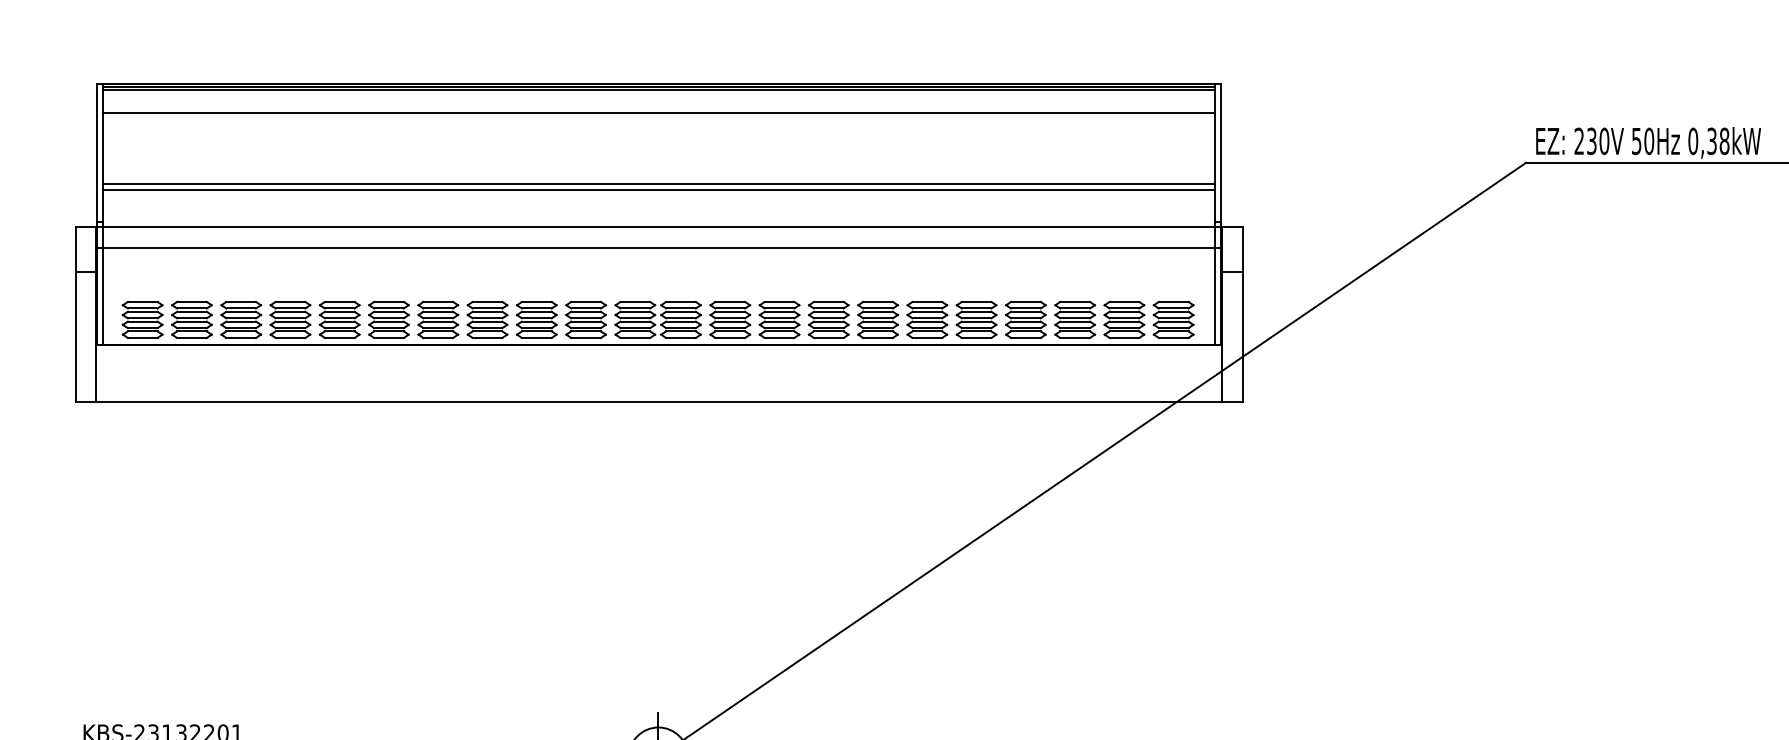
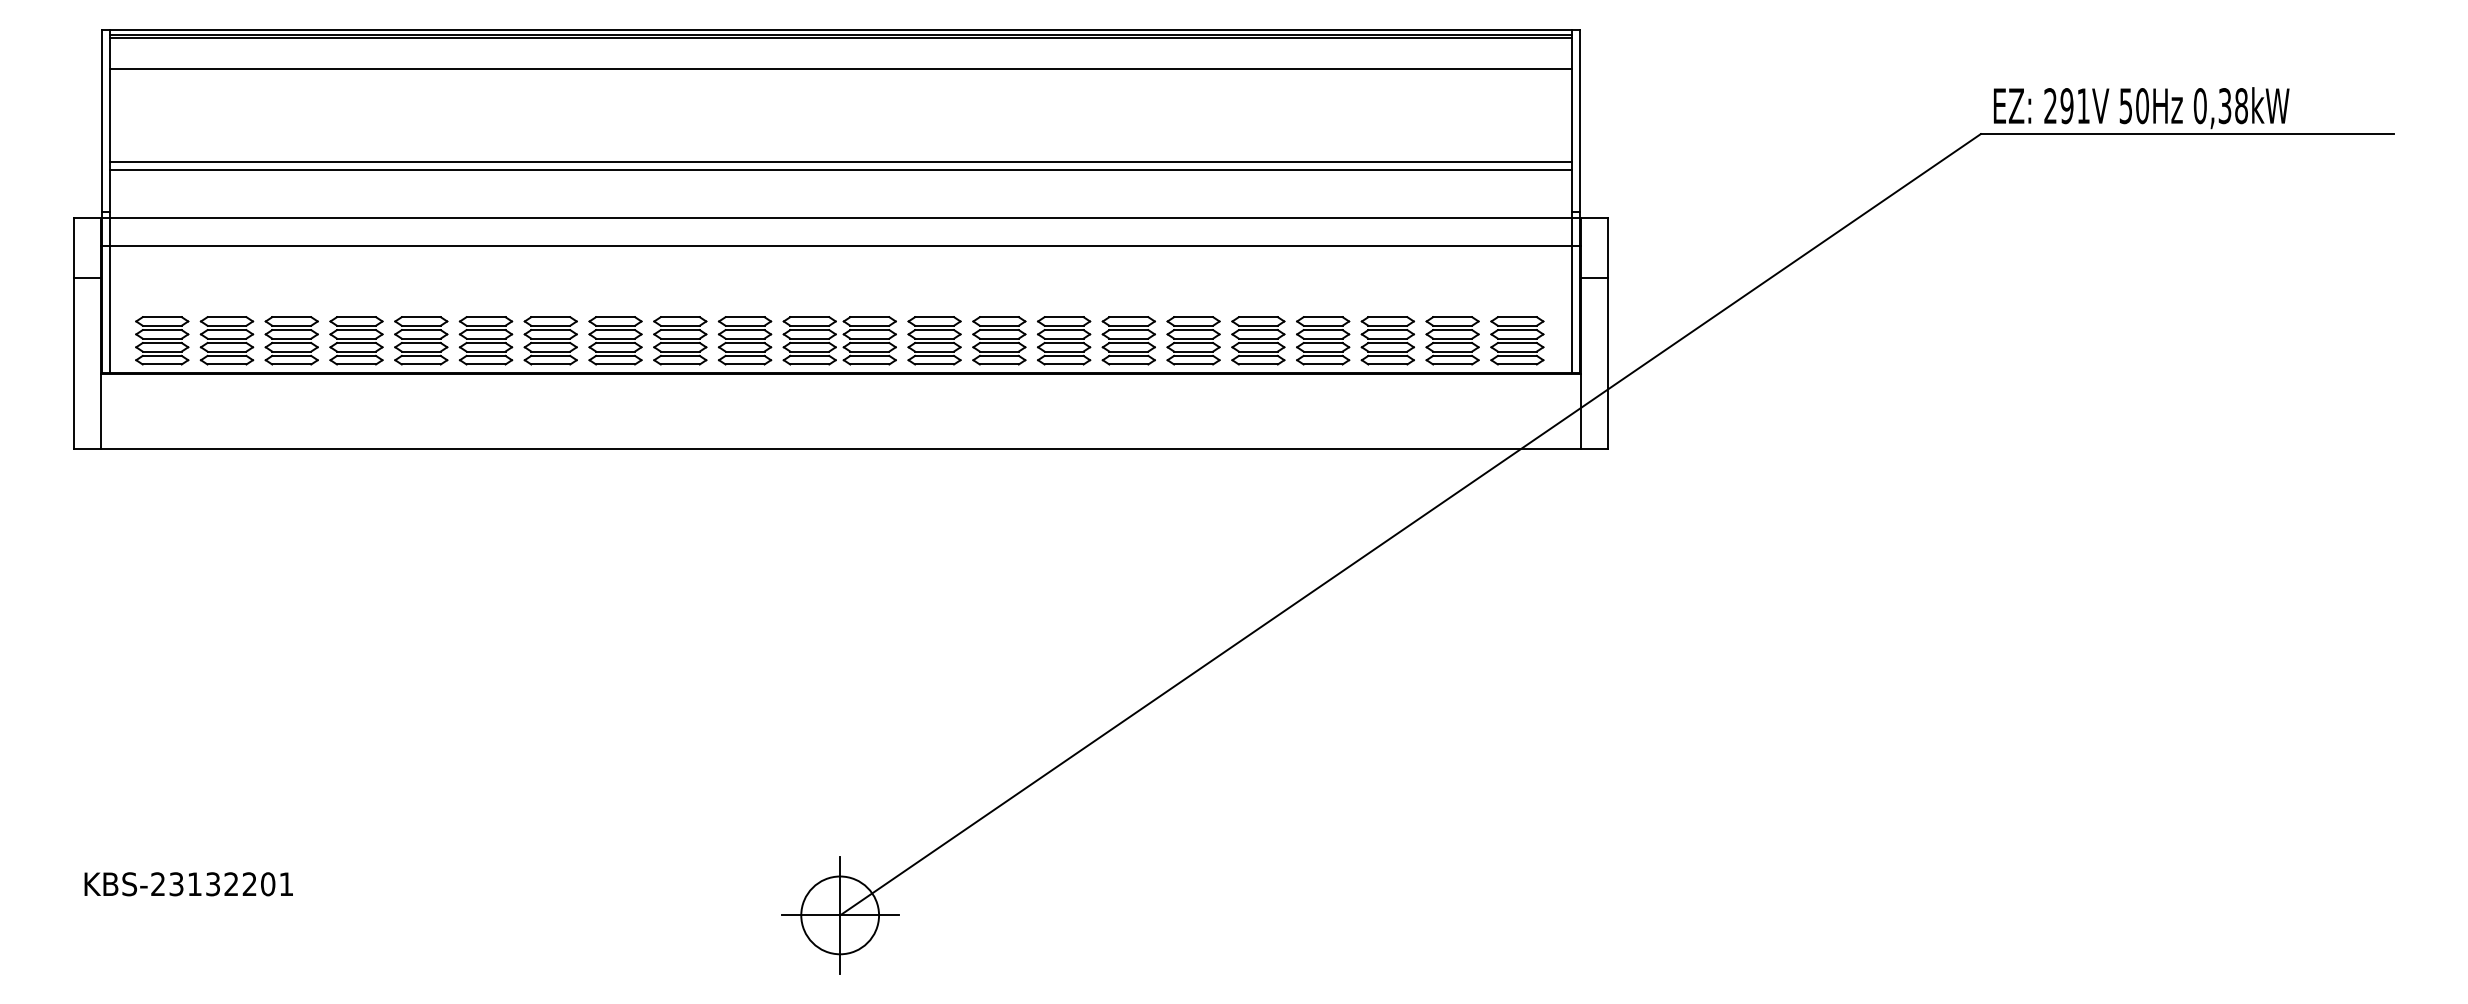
text: (1598, 141) -> (2075, 106), 230V -> 291V

